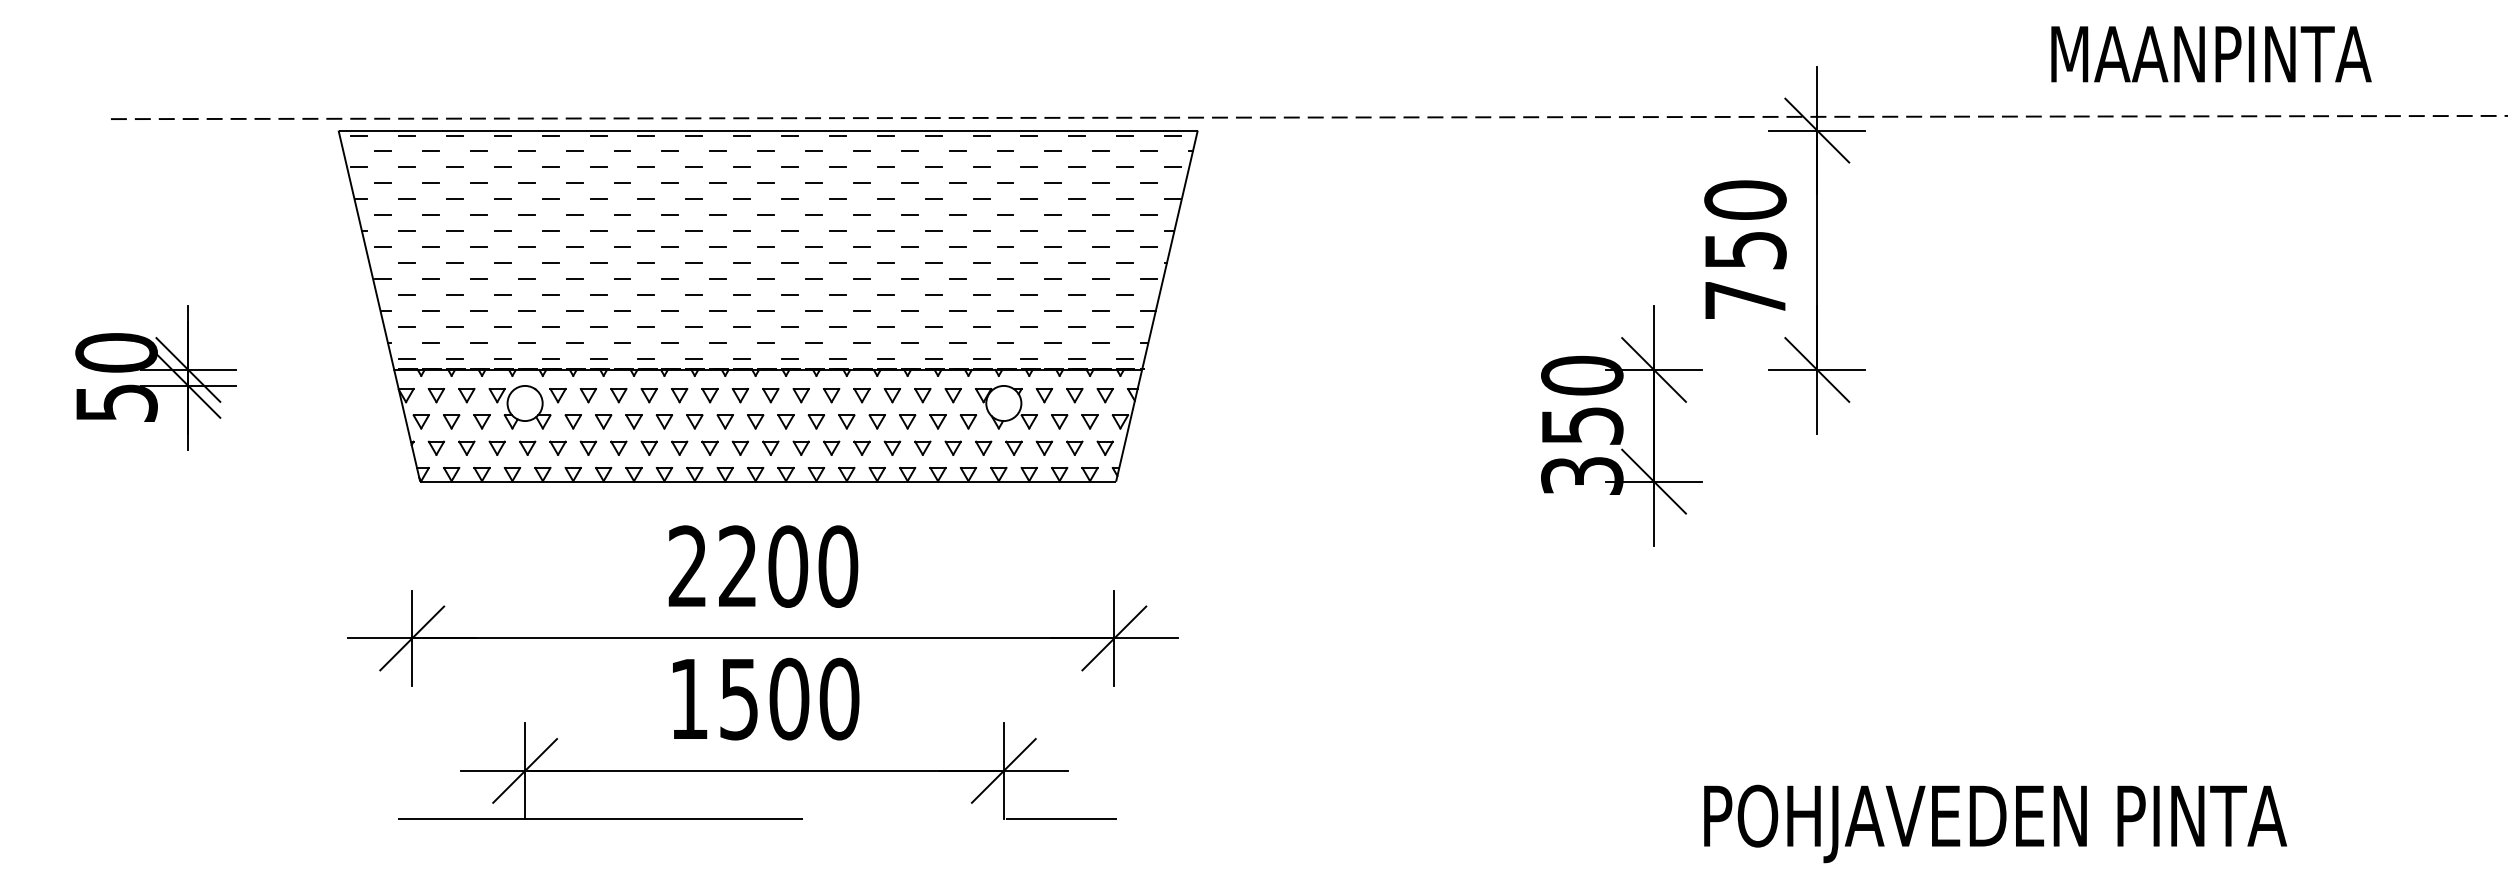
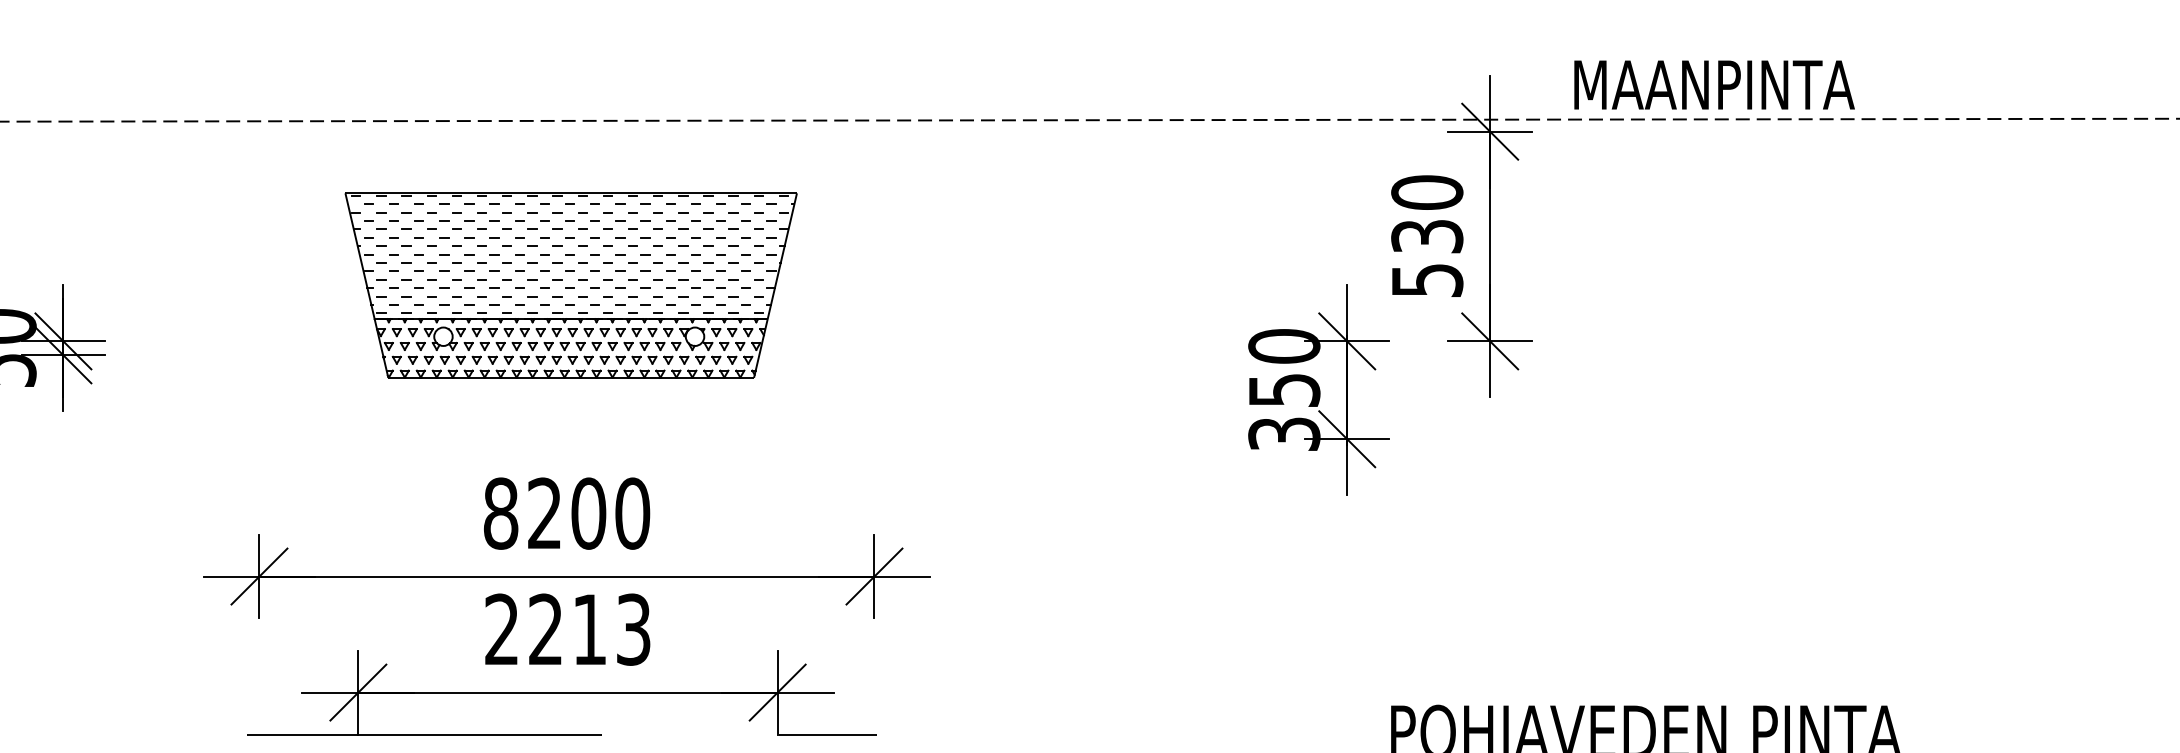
text: (2211, 54) -> (1714, 85), moved
text: (1745, 275) -> (1427, 258), 750 -> 530
part: (767, 306) -> (570, 285), size x0.6
text: (687, 566) -> (500, 513), 2200 -> 8200
text: (764, 698) -> (568, 629), 1500 -> 2213

